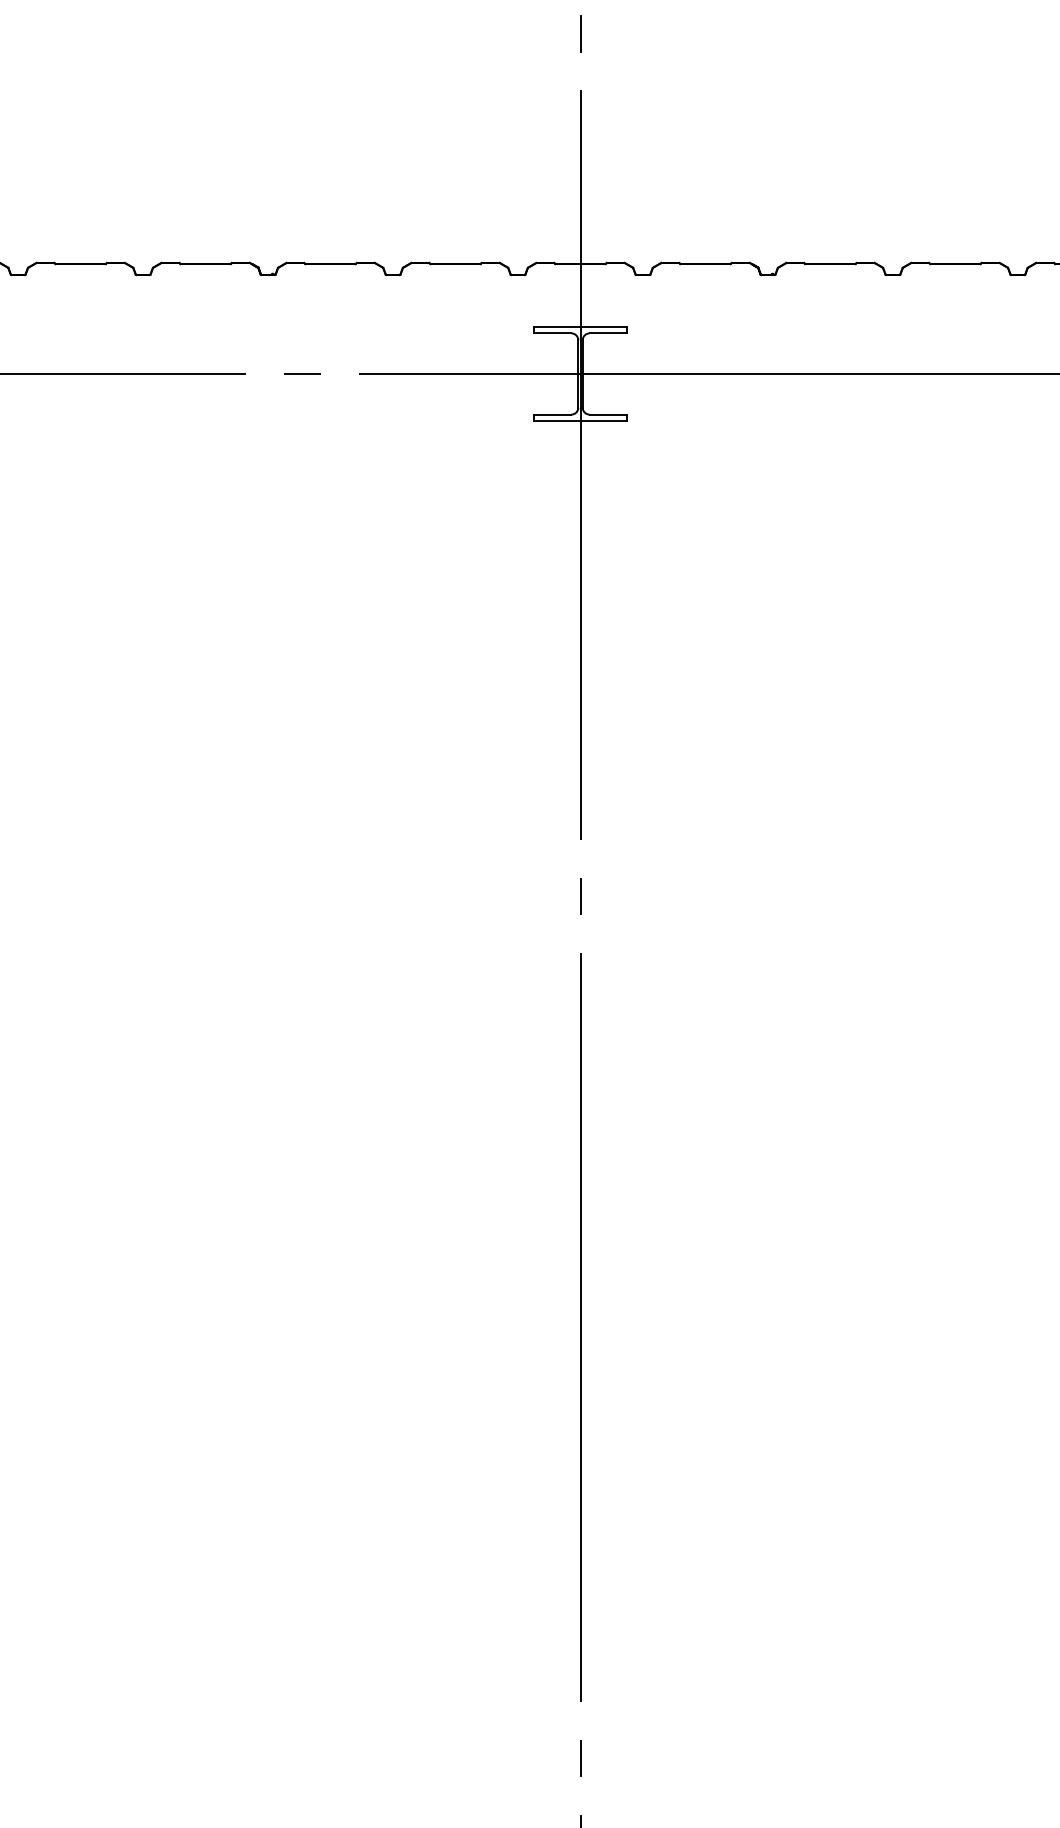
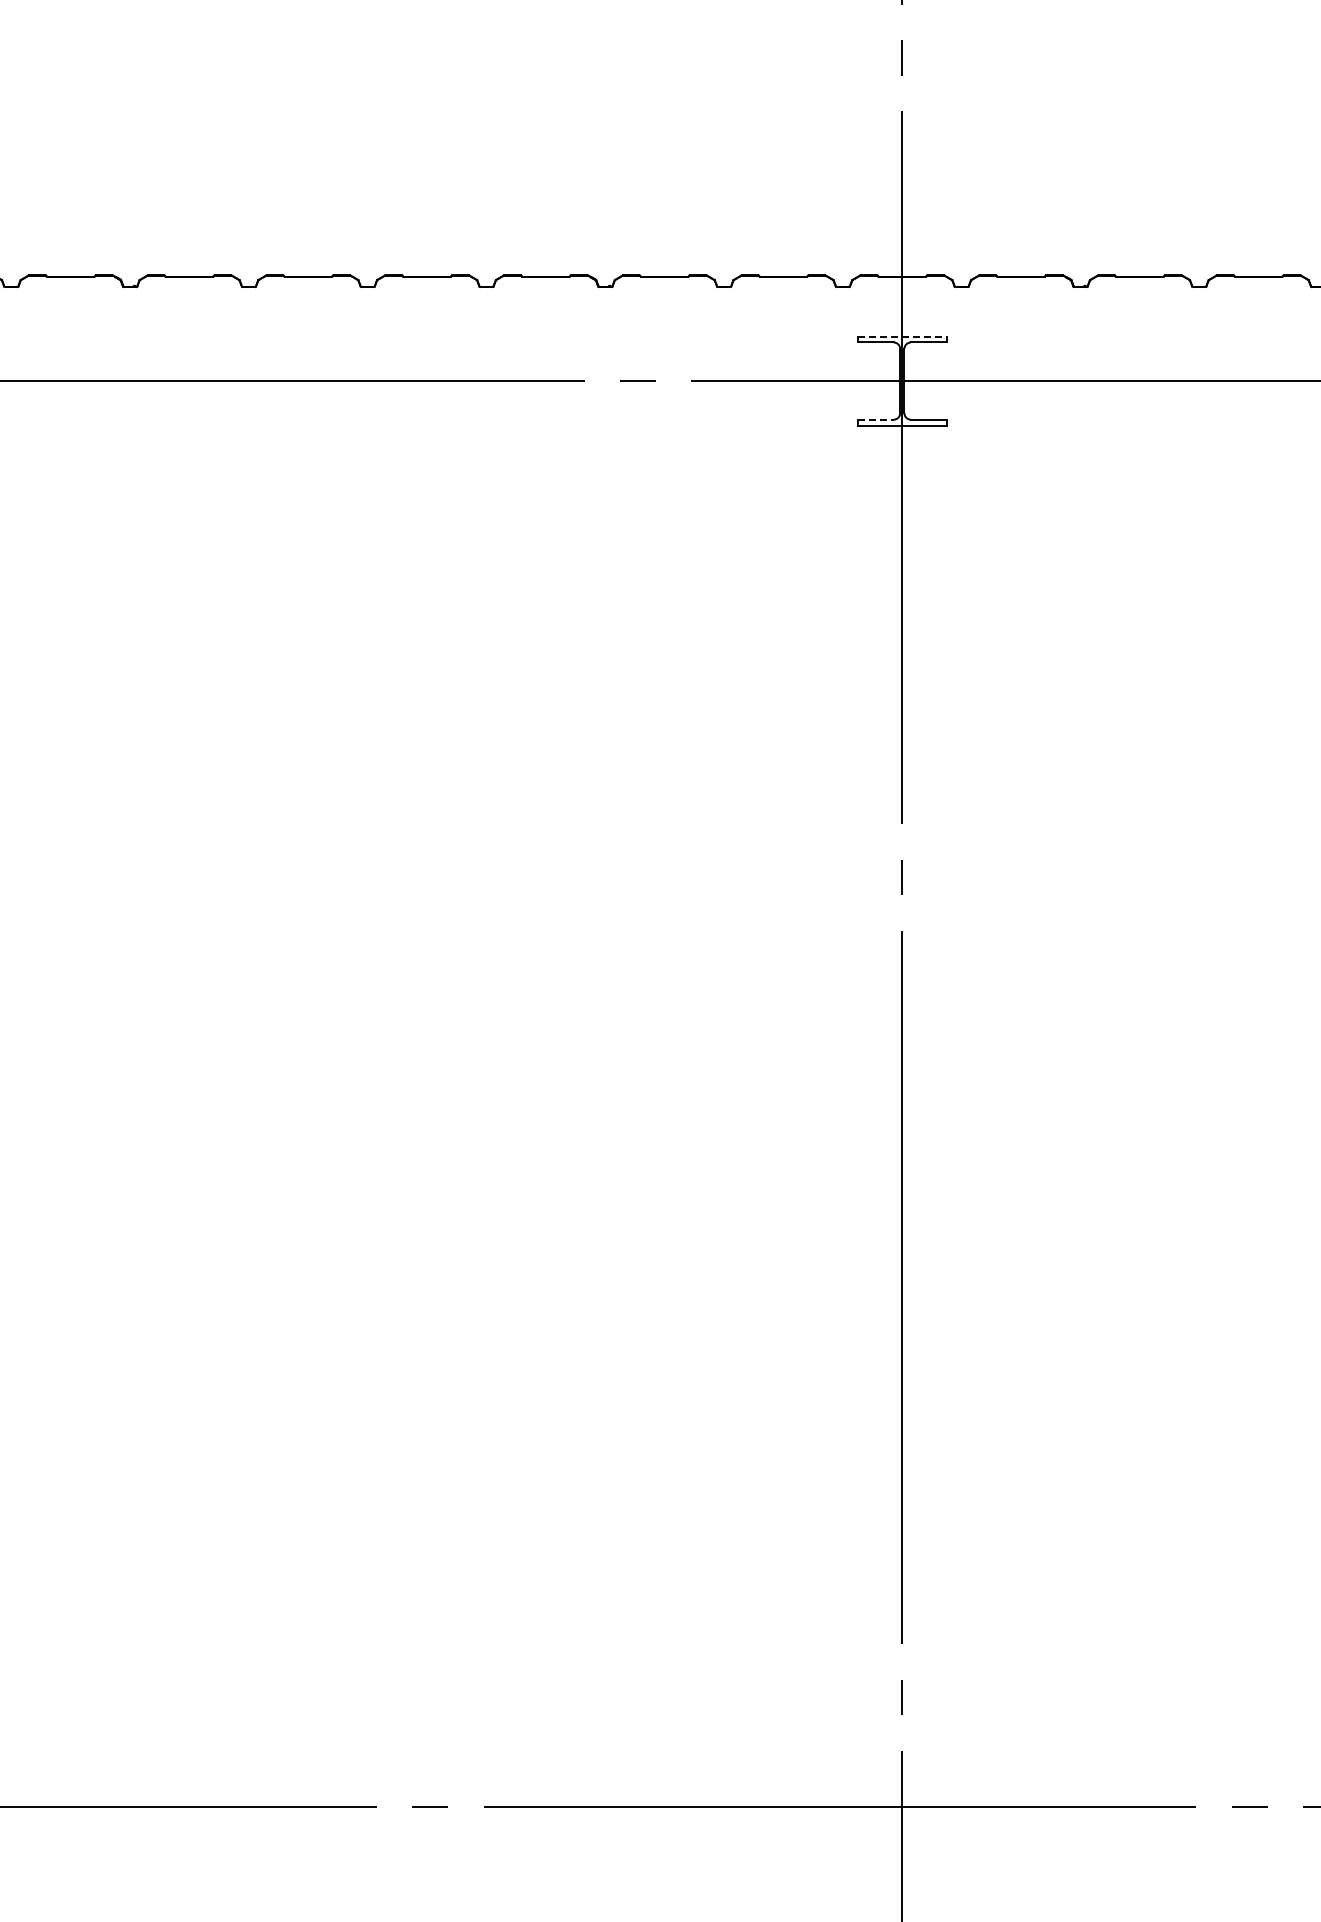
line: (580, 327) -> (902, 336), solid -> dashed
line: (552, 414) -> (875, 419), solid -> dashed

